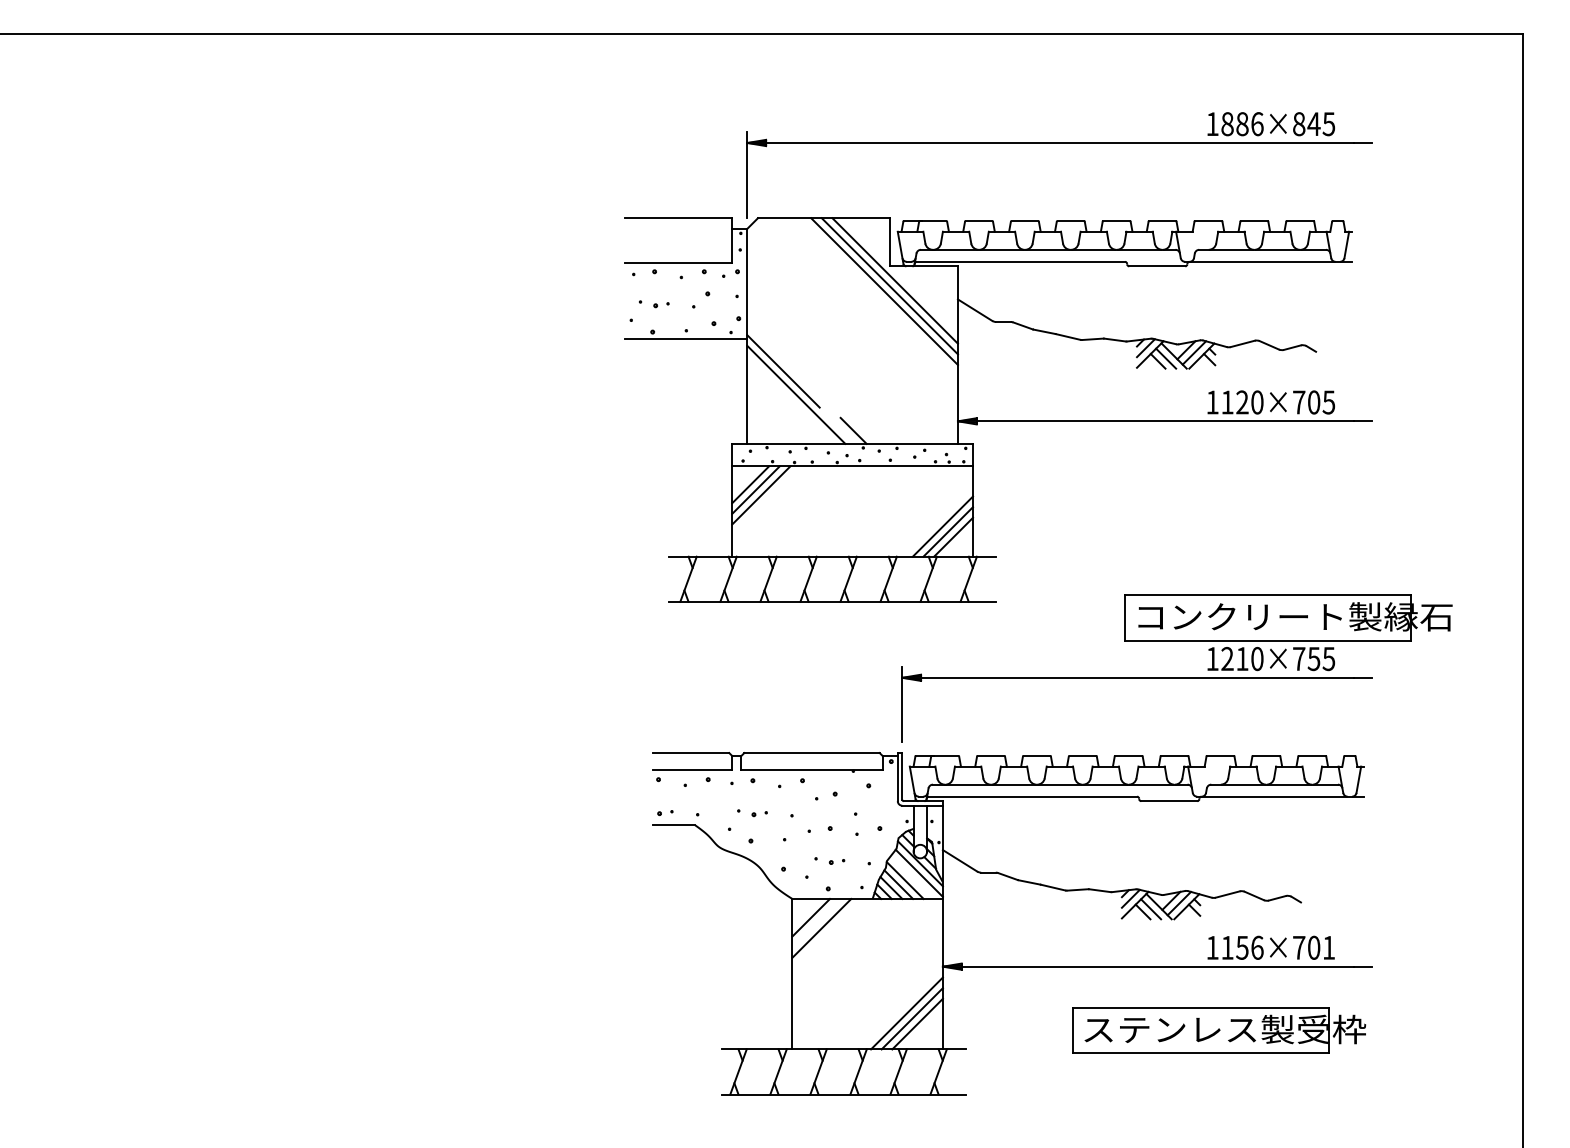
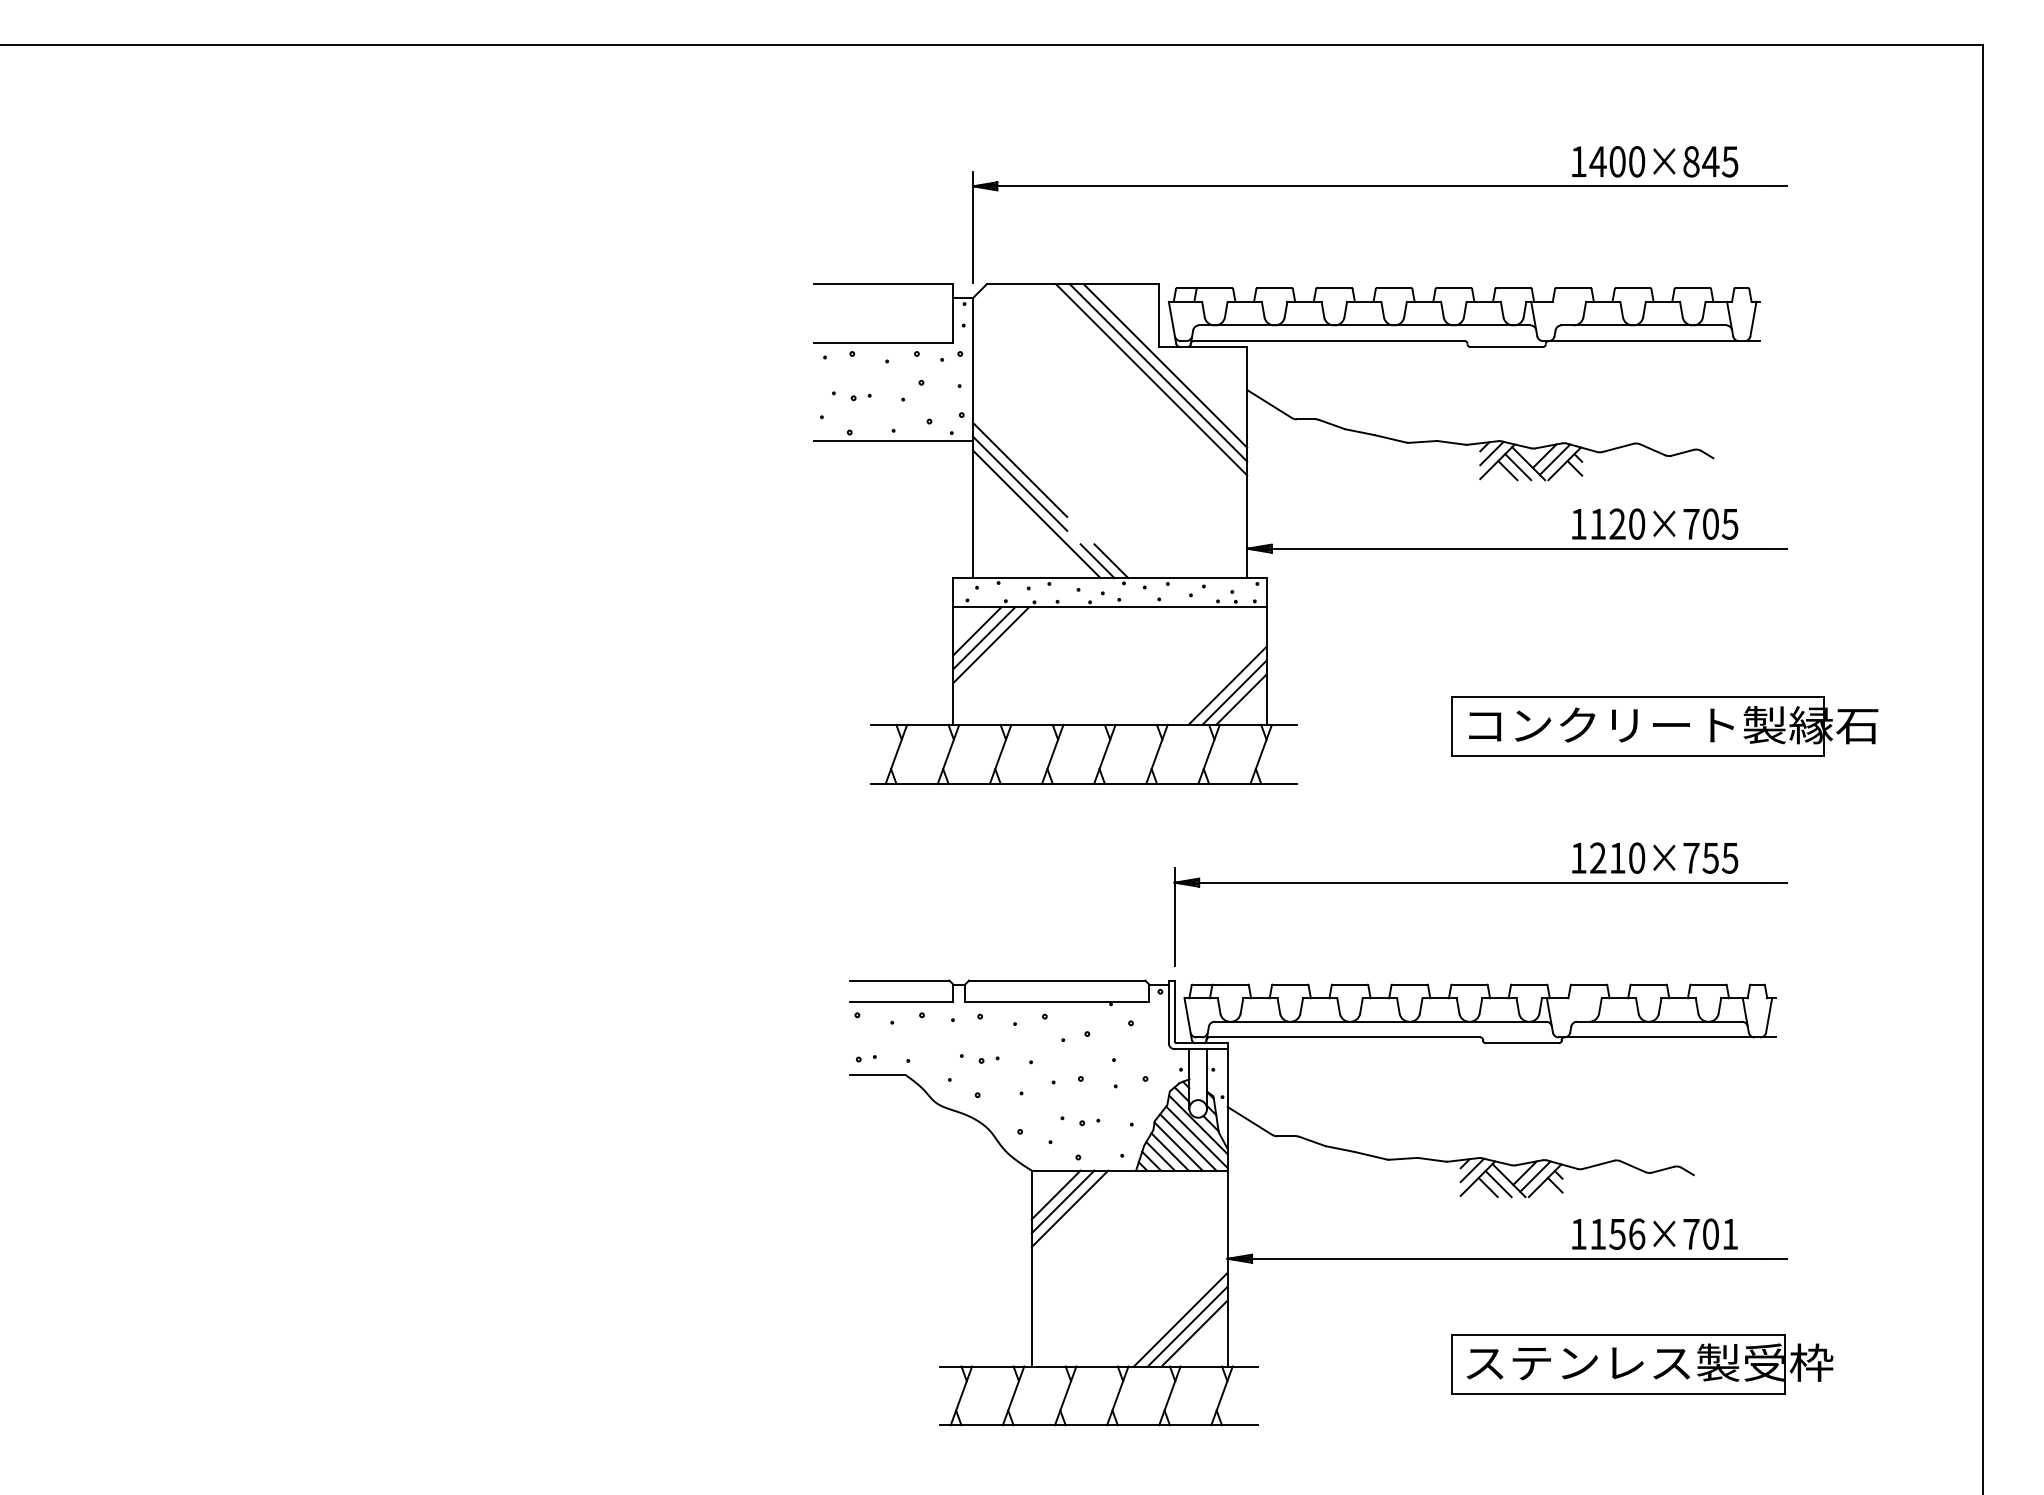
text: (1241, 124) -> (1616, 162), 1886×845 -> 1400×845
line: (783, 360) -> (1020, 469), added
line: (842, 430) -> (1096, 560), added
part: (1288, 617) -> (1664, 726), moved
line: (912, 876) -> (1188, 1141), added
line: (816, 922) -> (1063, 1201), added
part: (1219, 1030) -> (1642, 1363), moved

